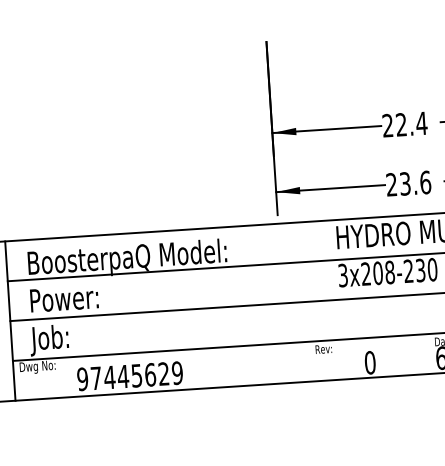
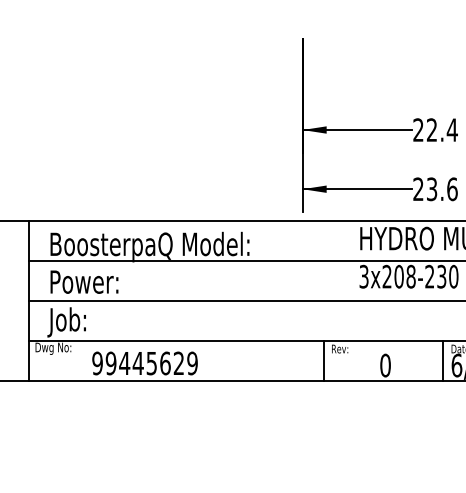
line: (427, 353) -> (443, 360), added
line: (309, 361) -> (324, 360), added
text: (95, 378) -> (110, 363), 97445629 -> 99445629

